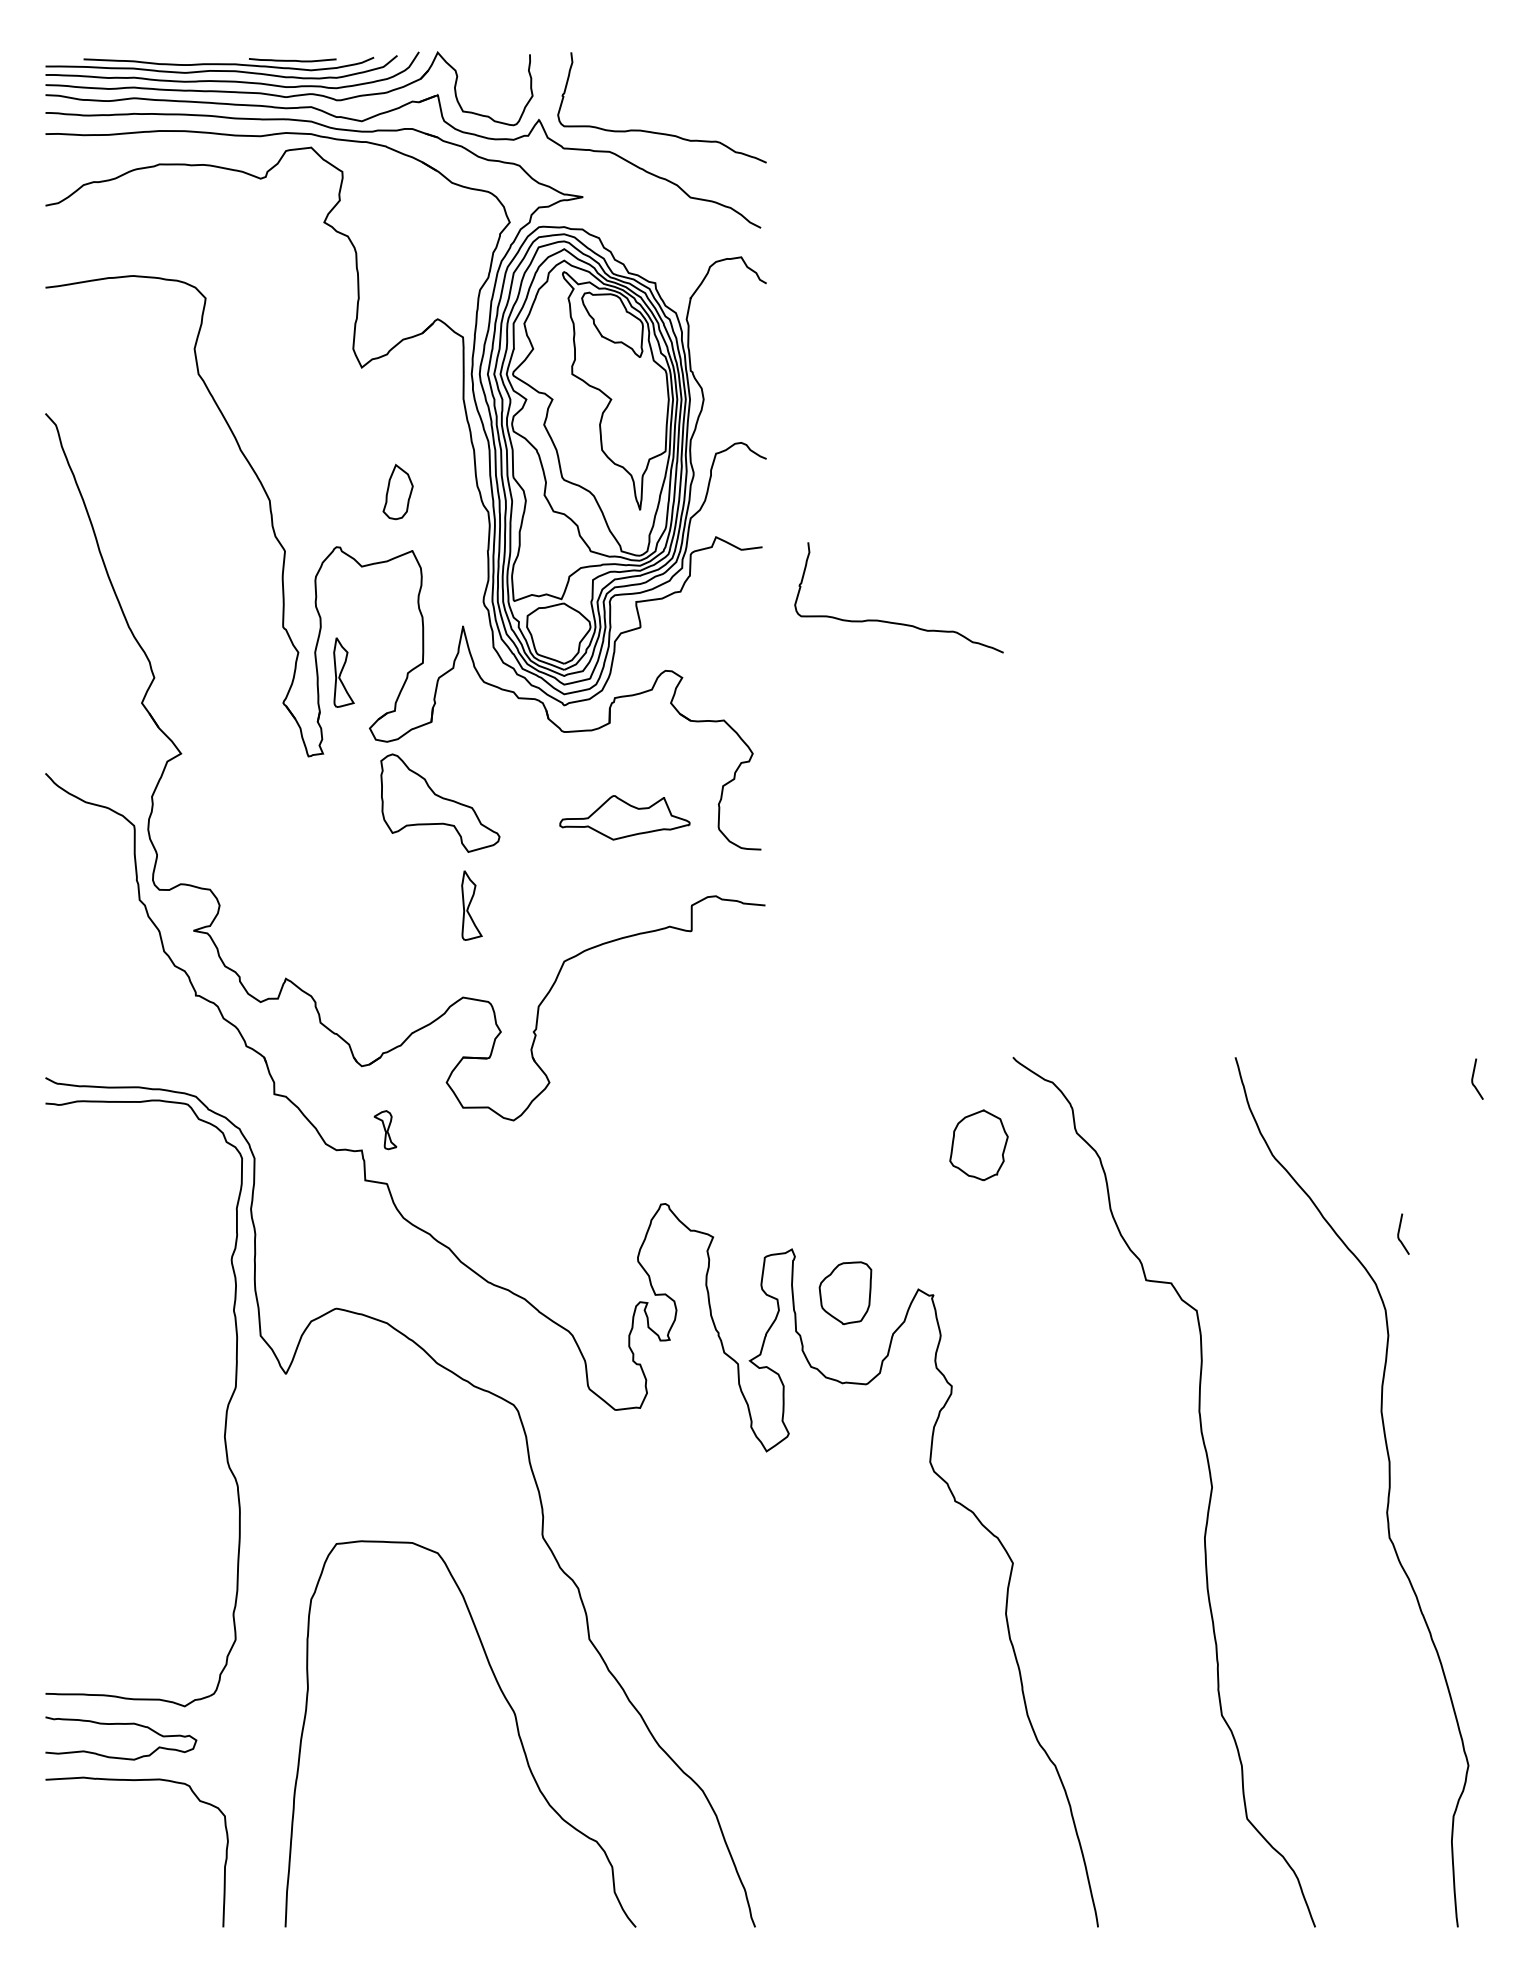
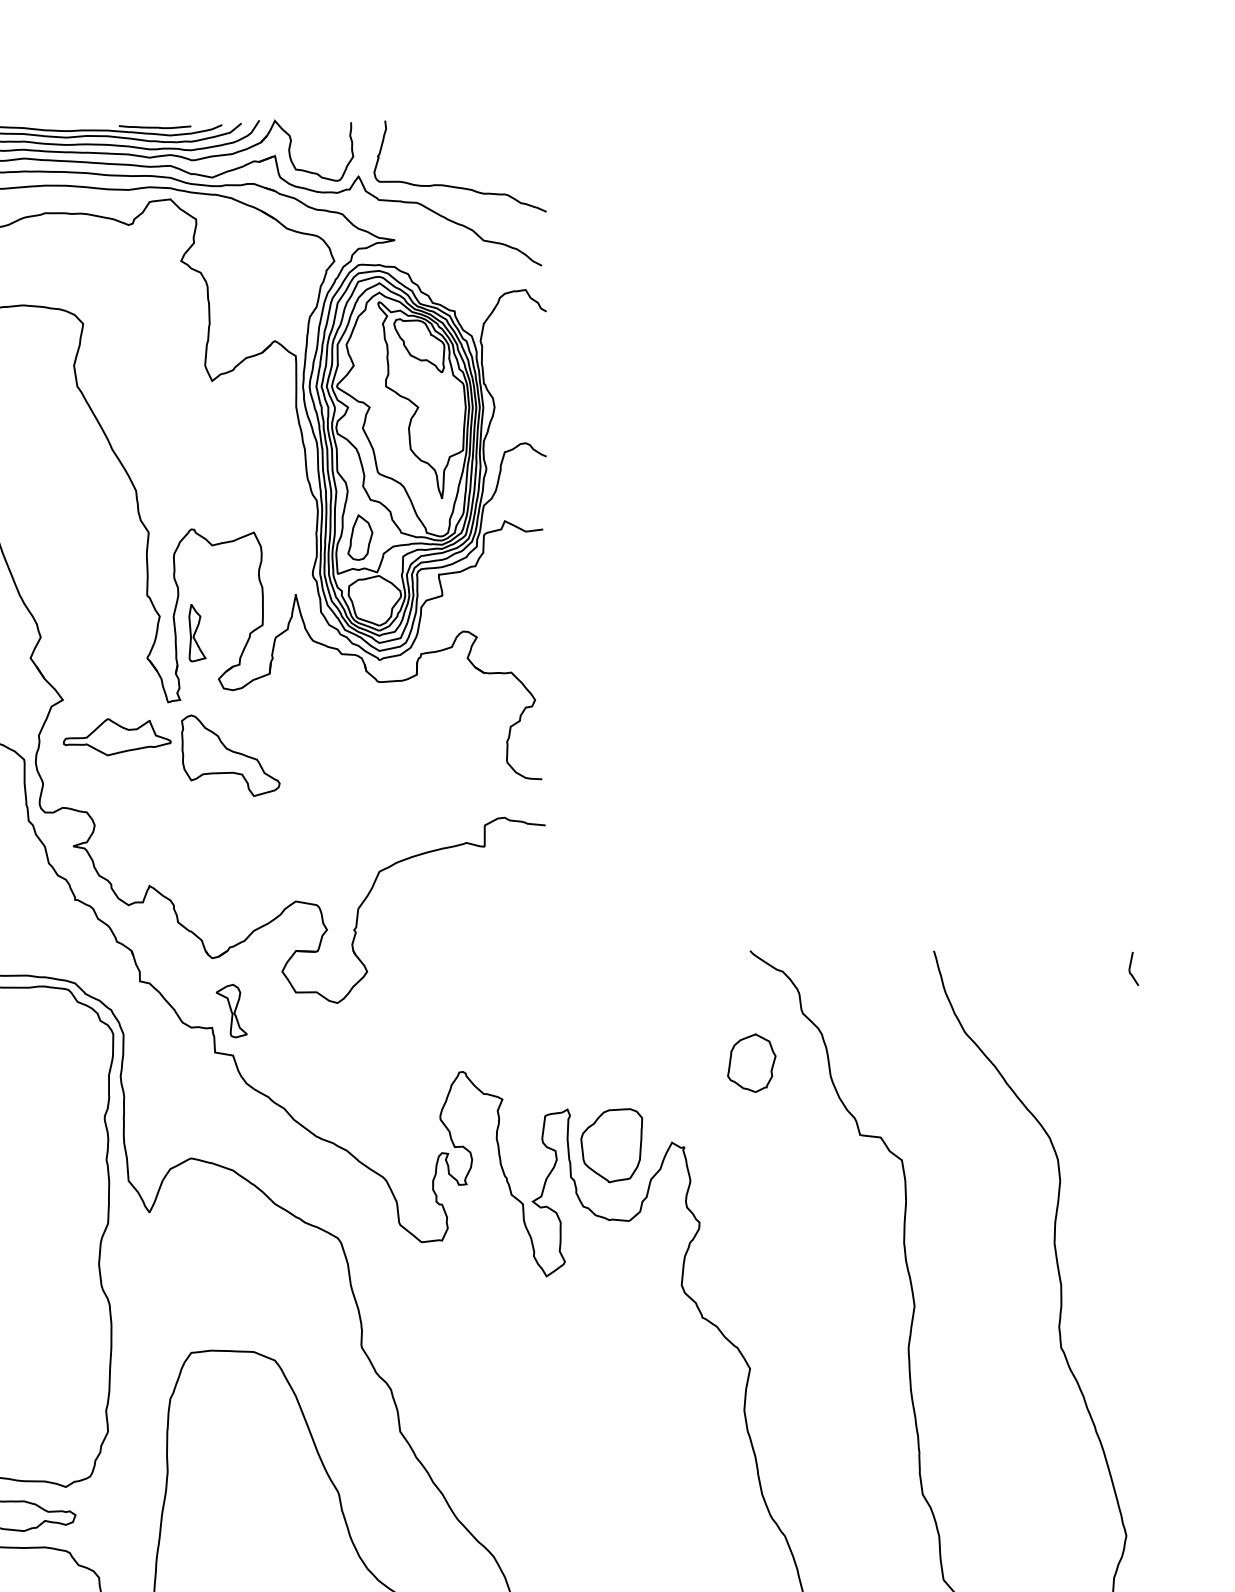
part: (397, 491) -> (359, 537), moved
curve: (898, 622) -> (655, 591), removed
part: (440, 802) -> (230, 755), moved
part: (624, 817) -> (116, 737), moved
part: (471, 905) -> (302, 825), removed
part: (385, 1129) -> (231, 1010), size x1.67
part: (978, 1145) -> (751, 1063), moved
curve: (1399, 1233) -> (1069, 1096), removed
part: (845, 1293) -> (611, 1145), size x1.43

